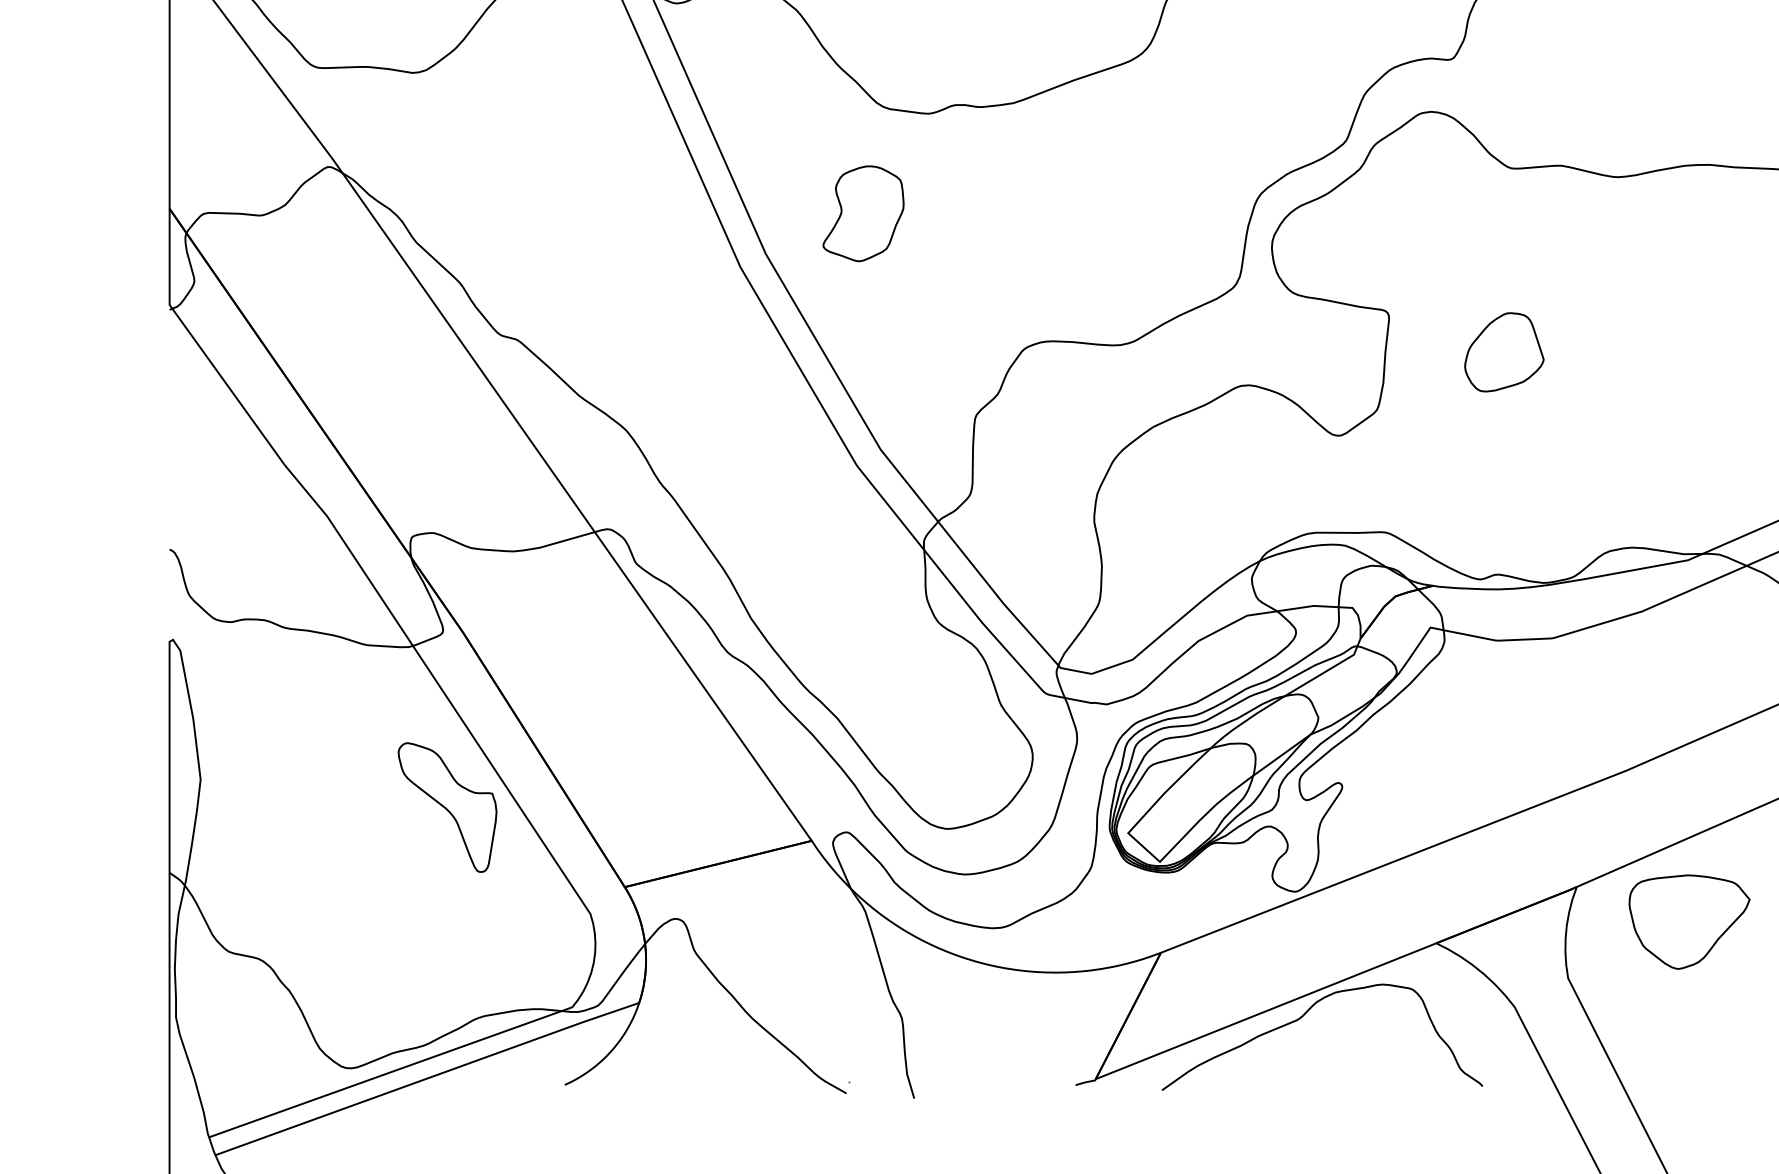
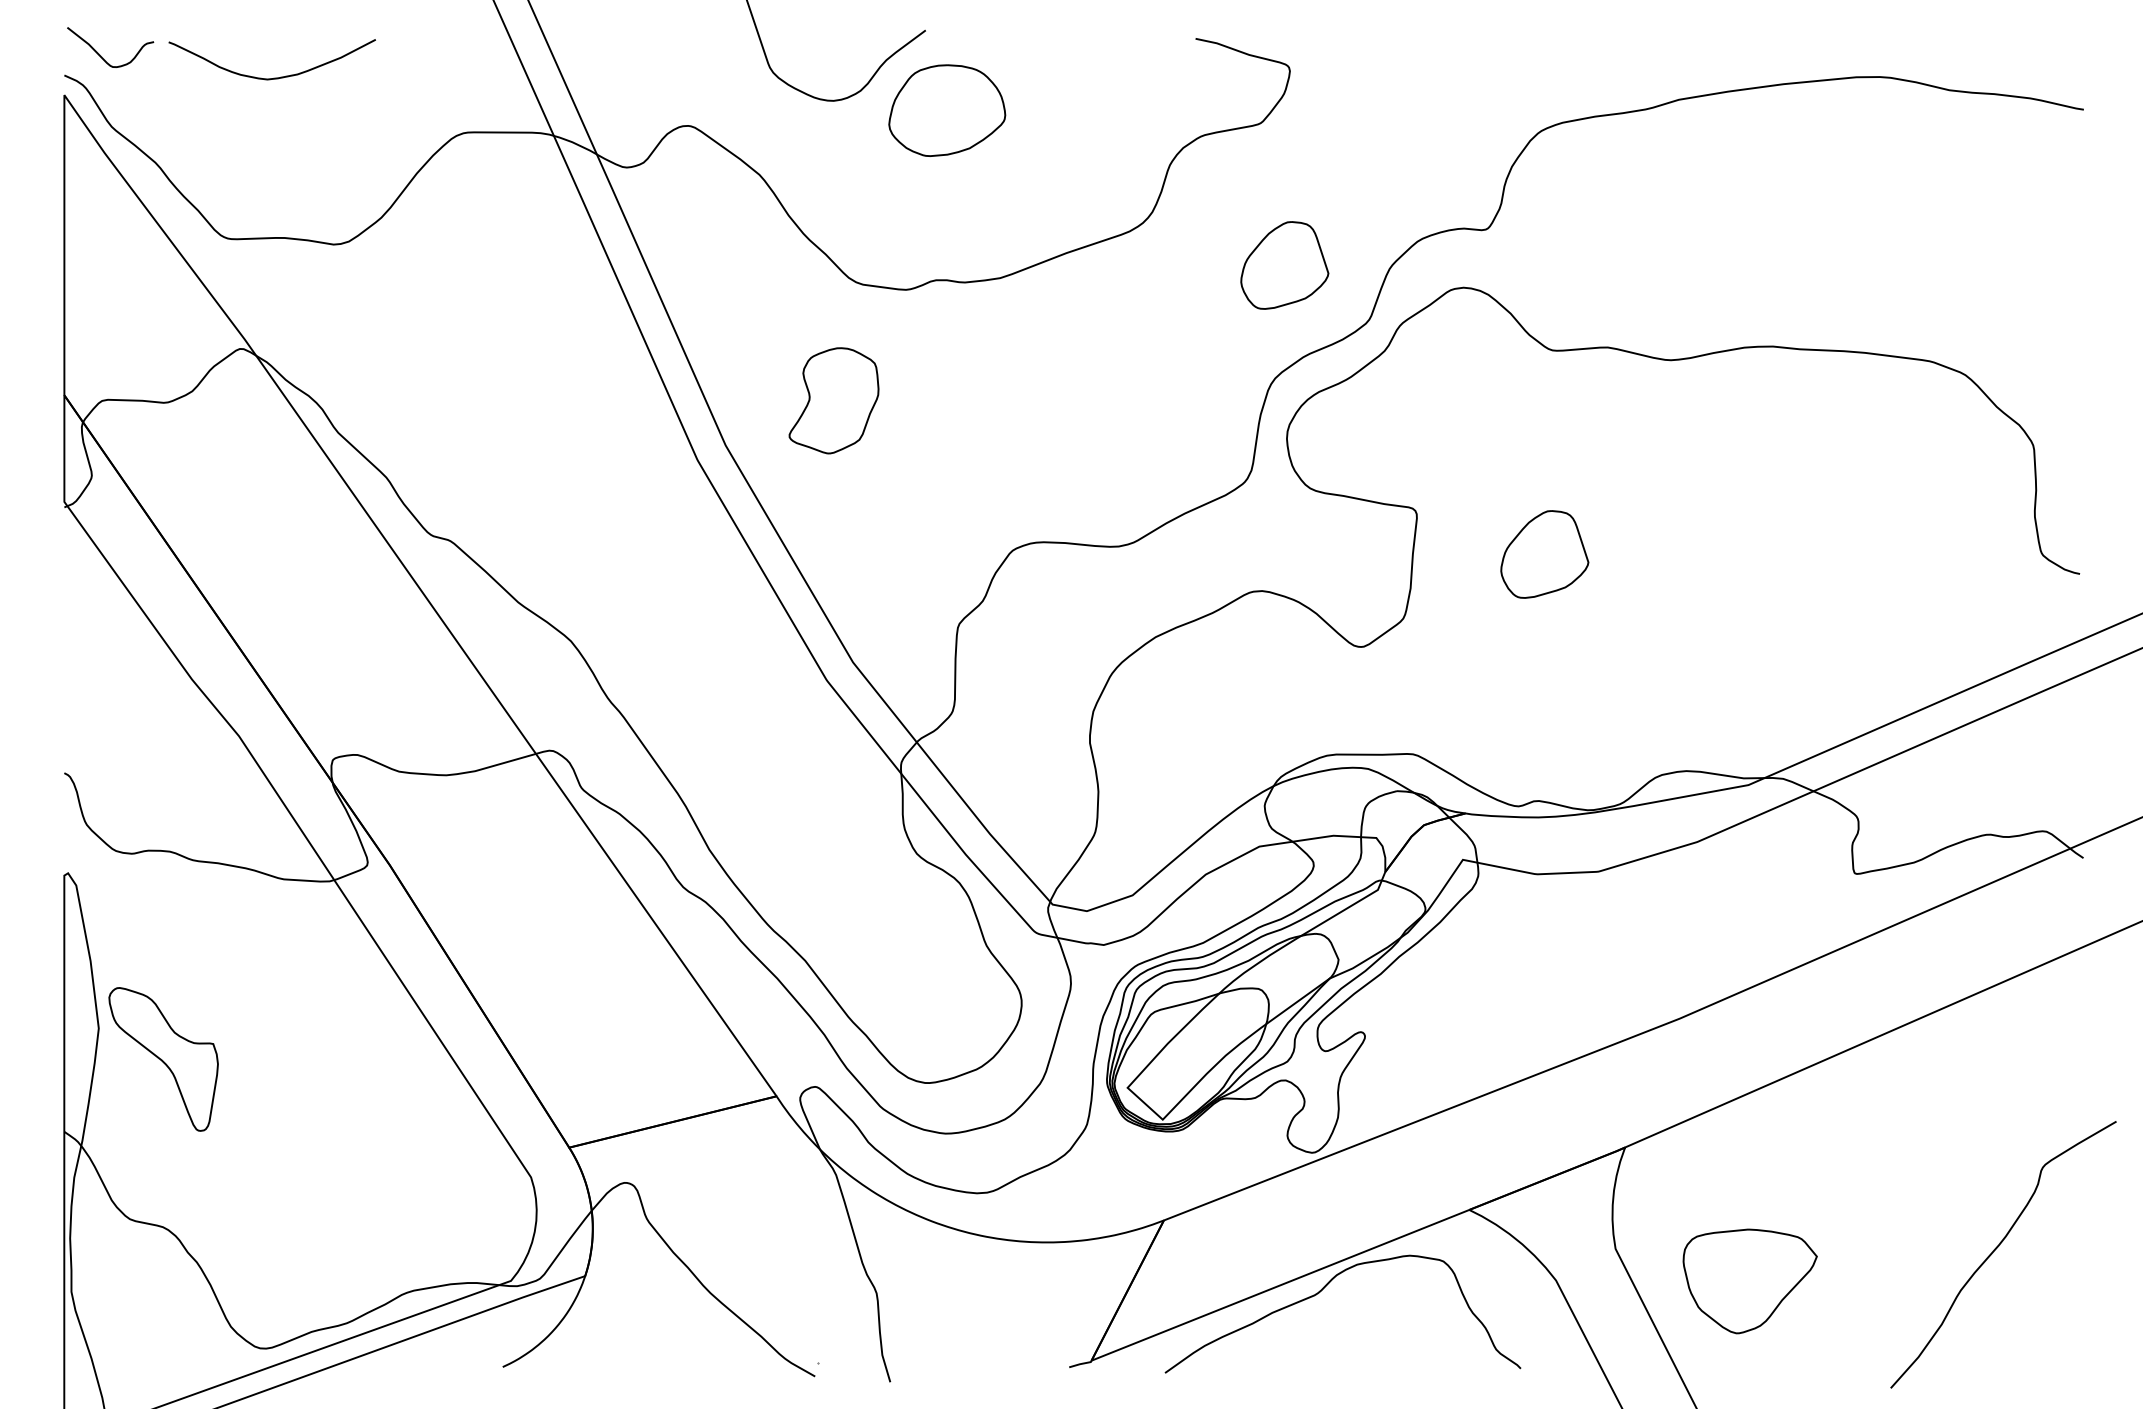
part: (1269, 91) -> (1284, 265), added
part: (447, 807) -> (163, 1059), moved
part: (1688, 922) -> (1749, 1281), moved

